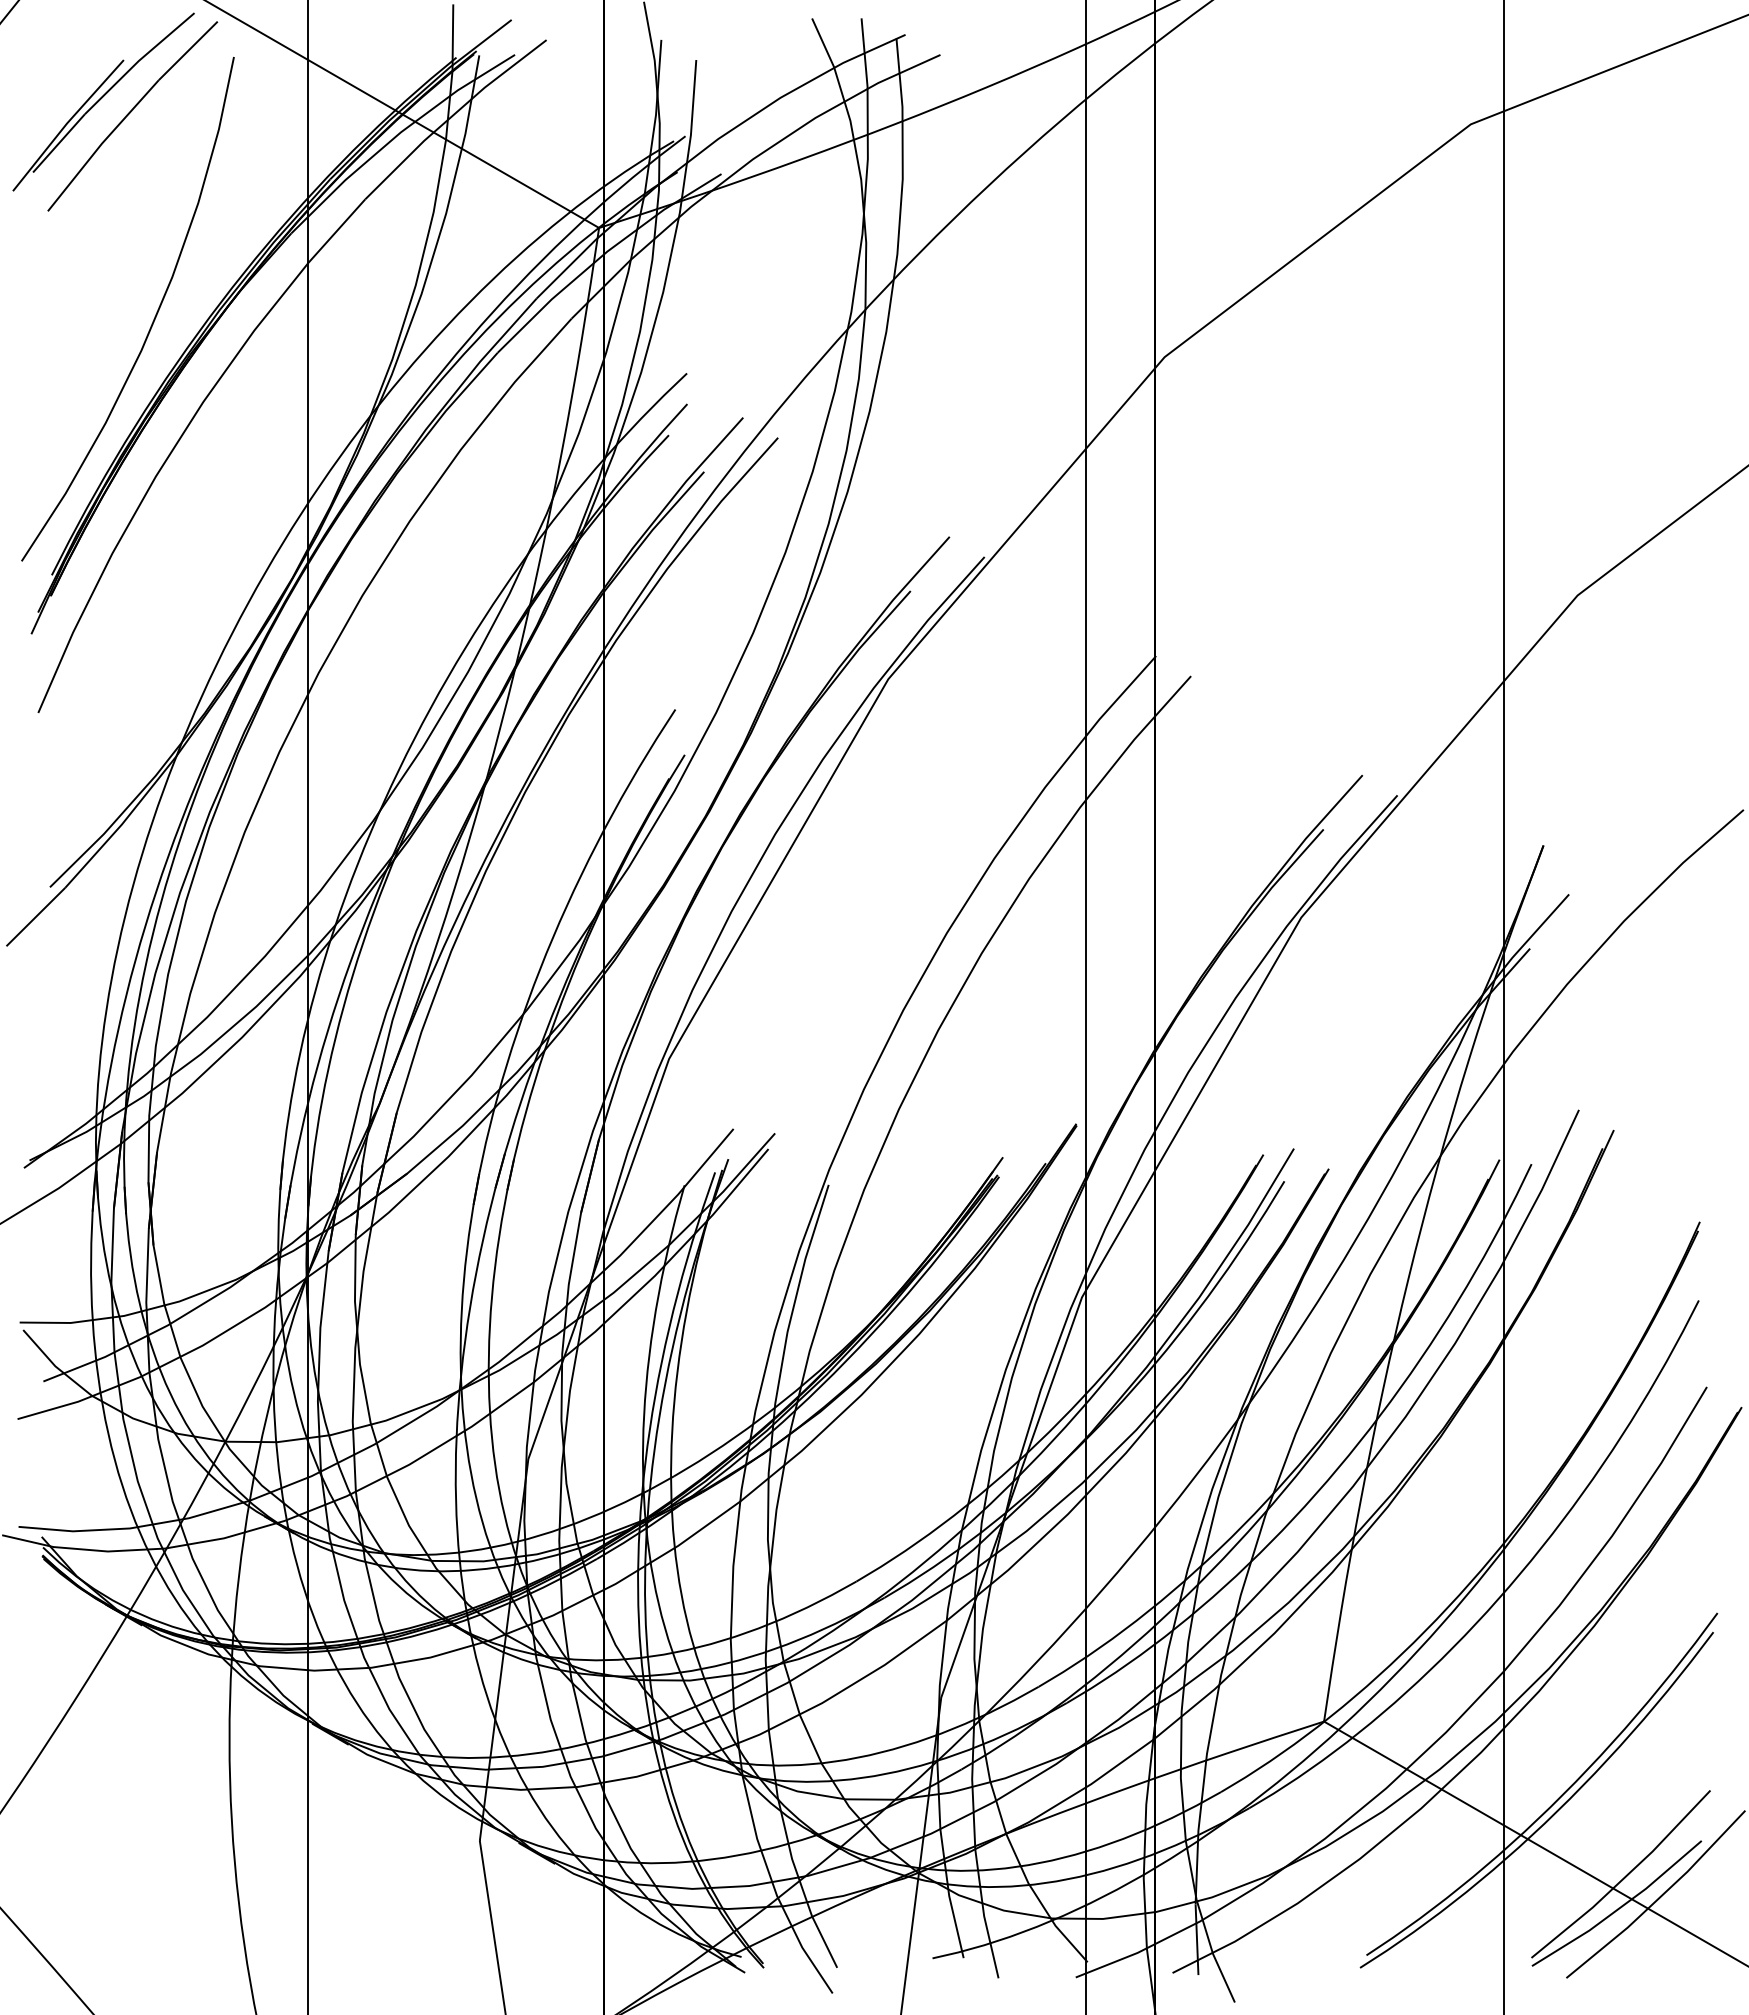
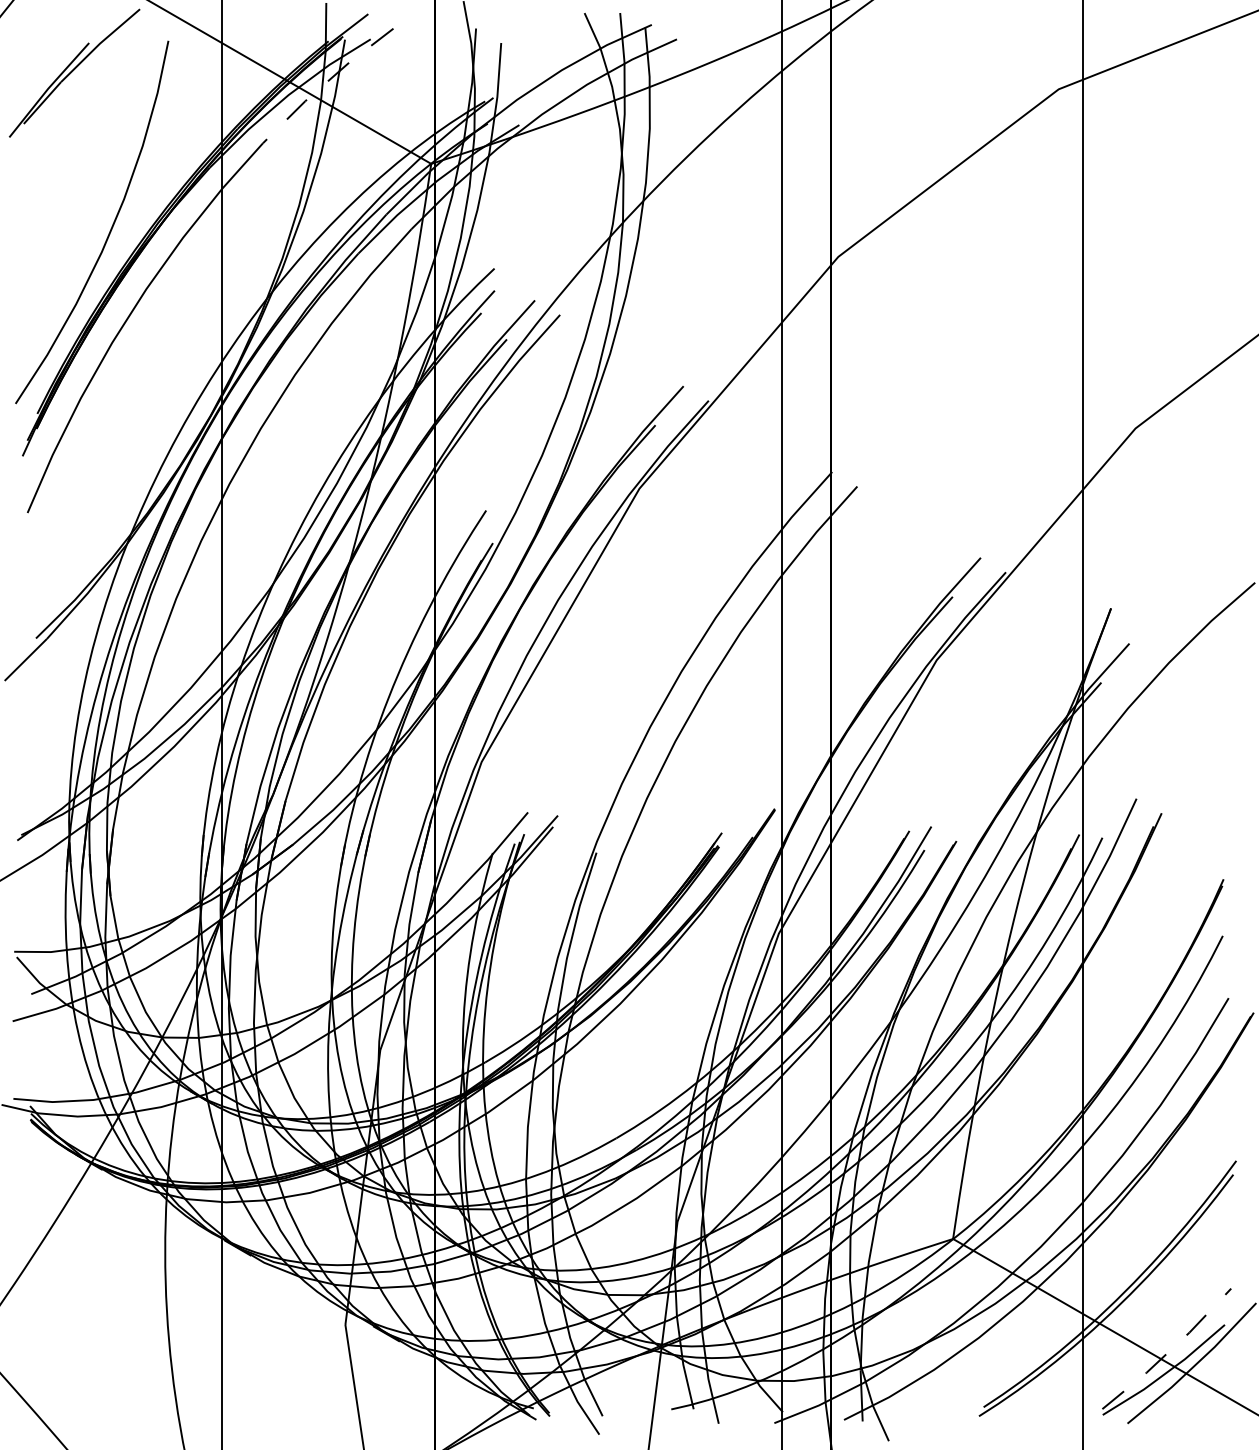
part: (132, 116) -> (95, 83), removed
line: (451, 116) -> (325, 83), solid -> dashed
line: (1624, 1877) -> (1169, 1351), solid -> dashed

